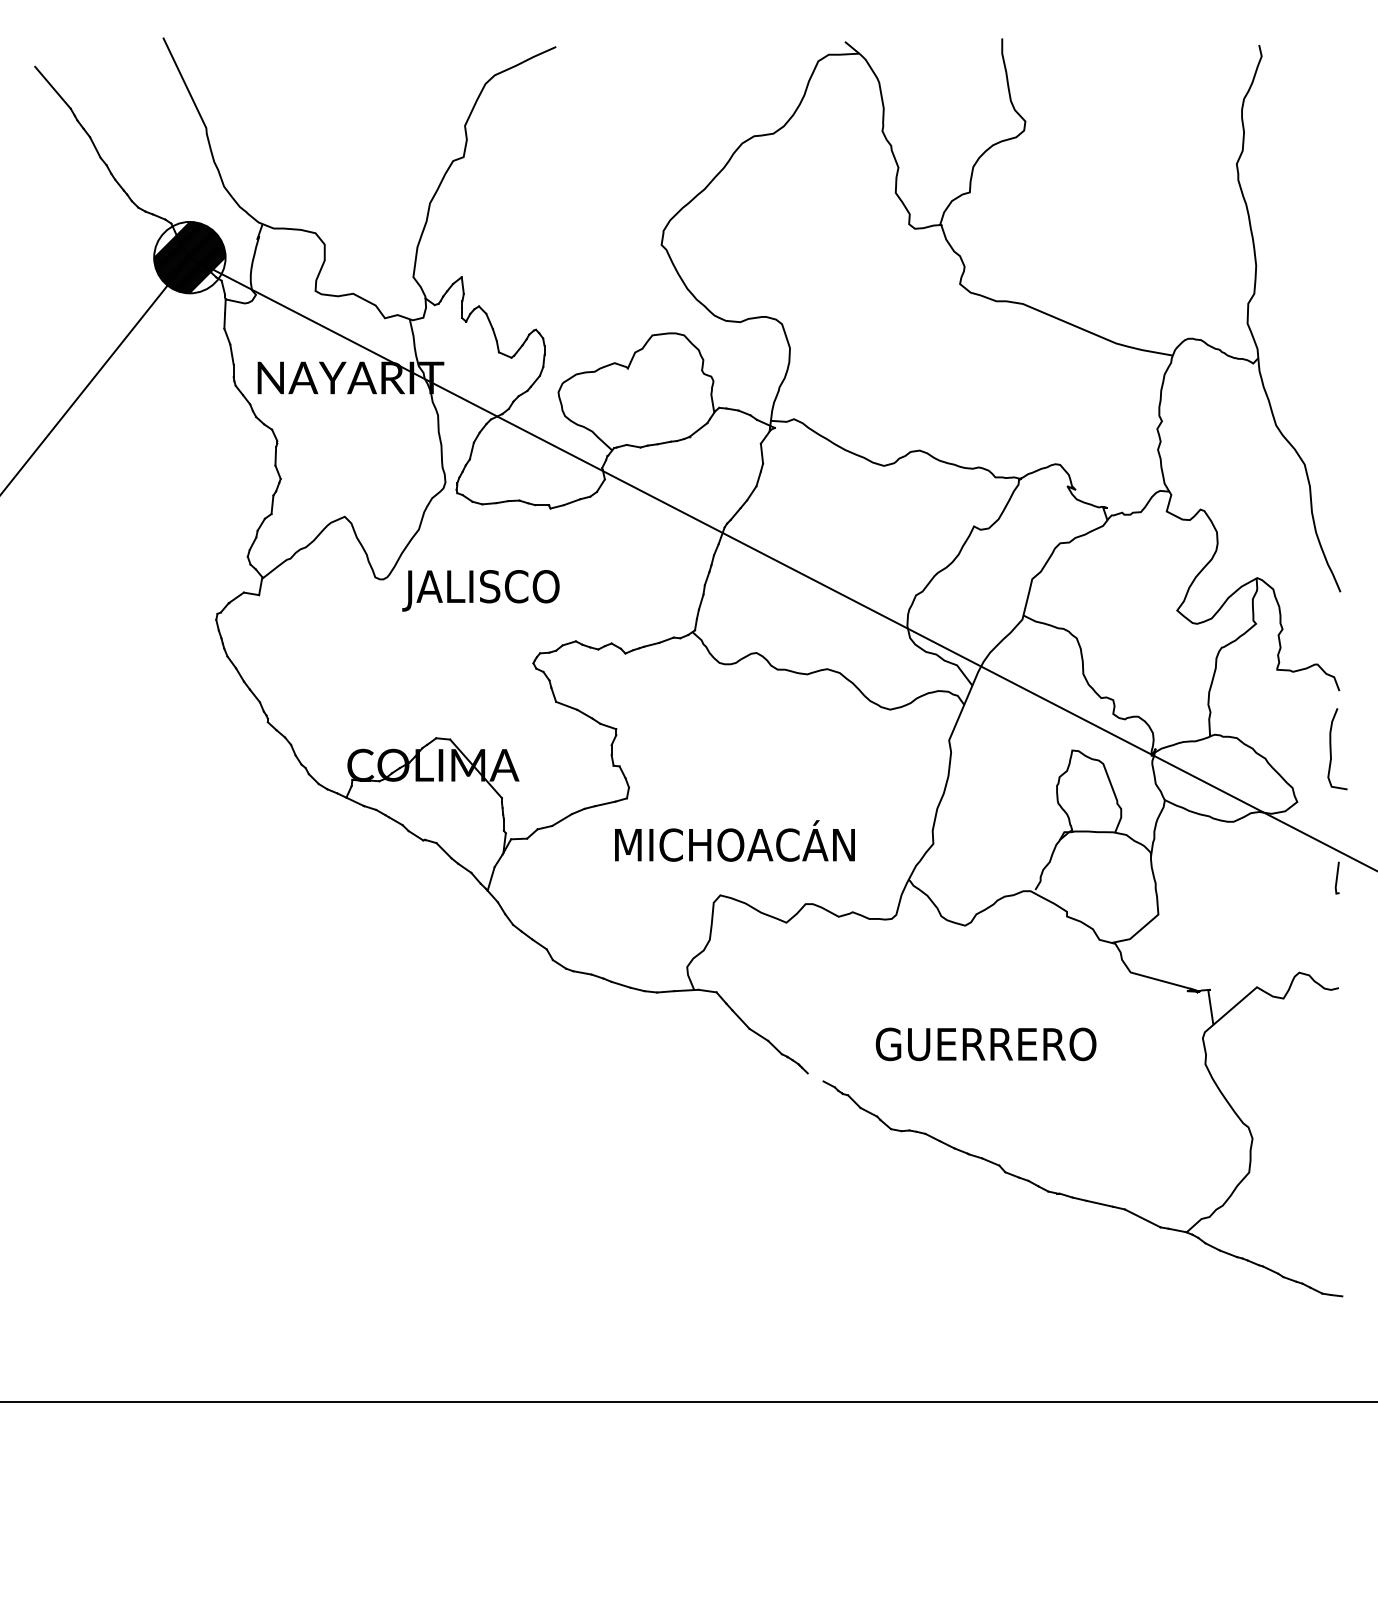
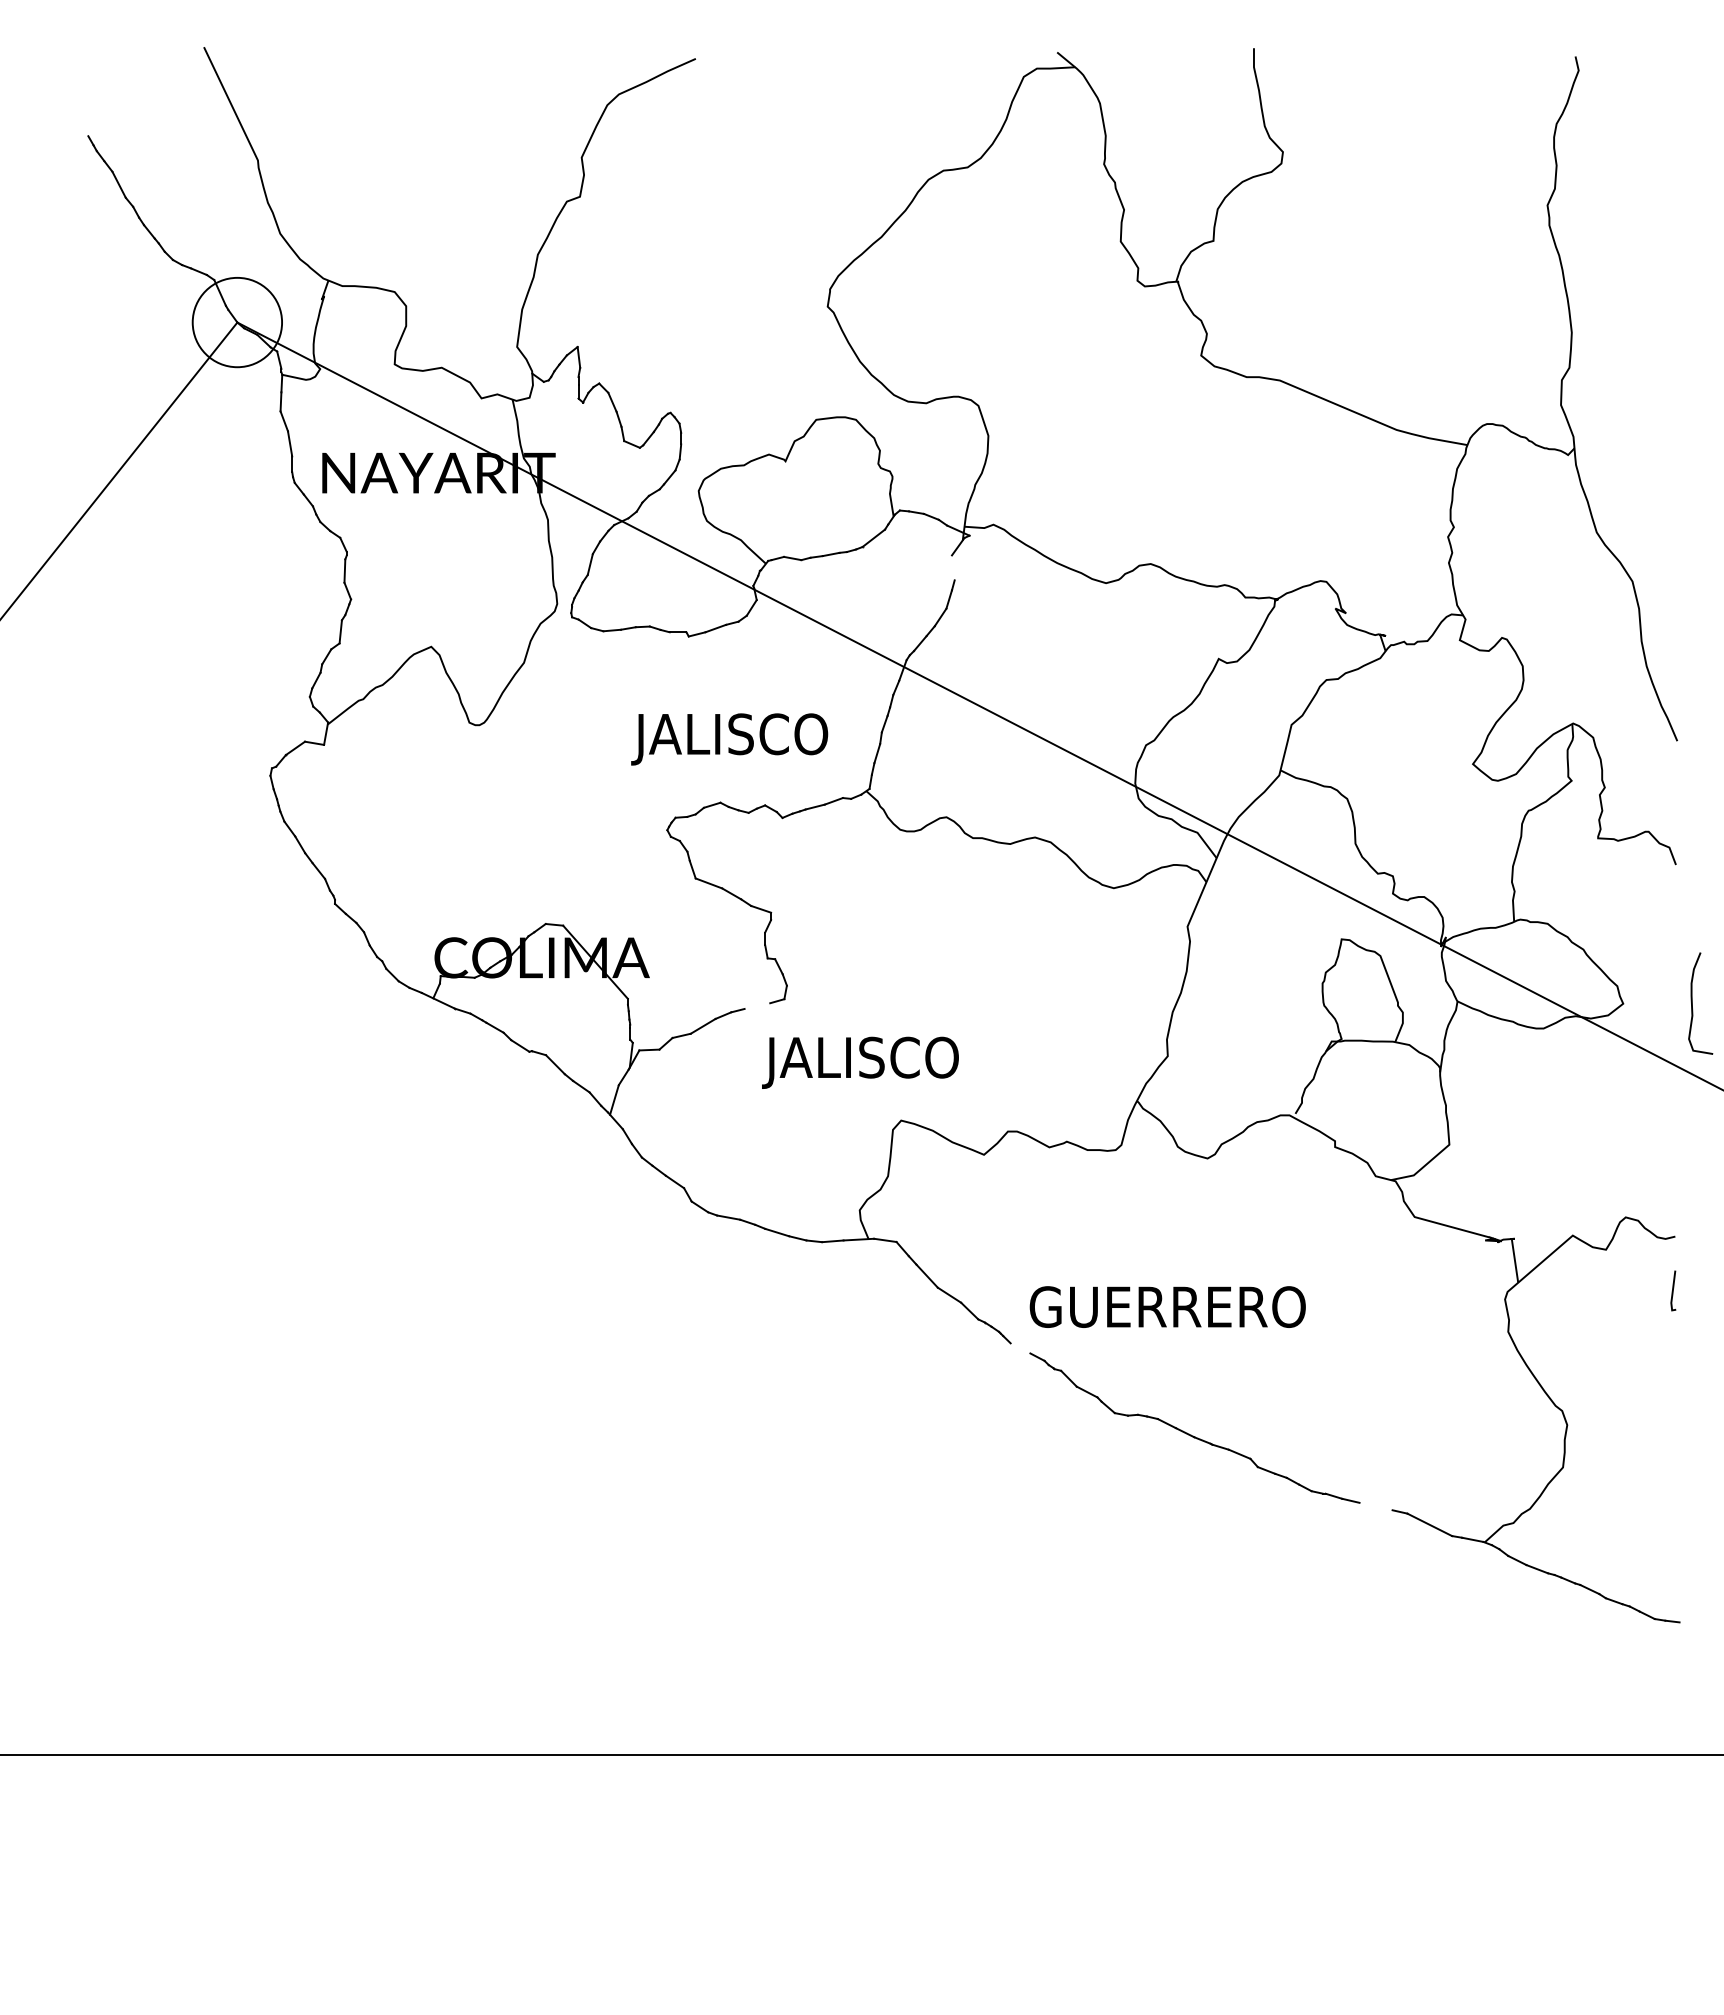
line: (52, 87) -> (65, 109), removed
hatch: (189, 257) -> (237, 322), removed
line: (761, 453) -> (952, 567), removed
text: (480, 590) -> (729, 739), moved
curve: (1331, 749) -> (1692, 1003), moved
line: (605, 803) -> (757, 1005), removed
text: (731, 844) -> (915, 1057), MICHOACÁN -> JALISCO
line: (1337, 877) -> (1673, 1290), moved
text: (985, 1043) -> (1167, 1306), moved
line: (1099, 1203) -> (1375, 1506), removed

